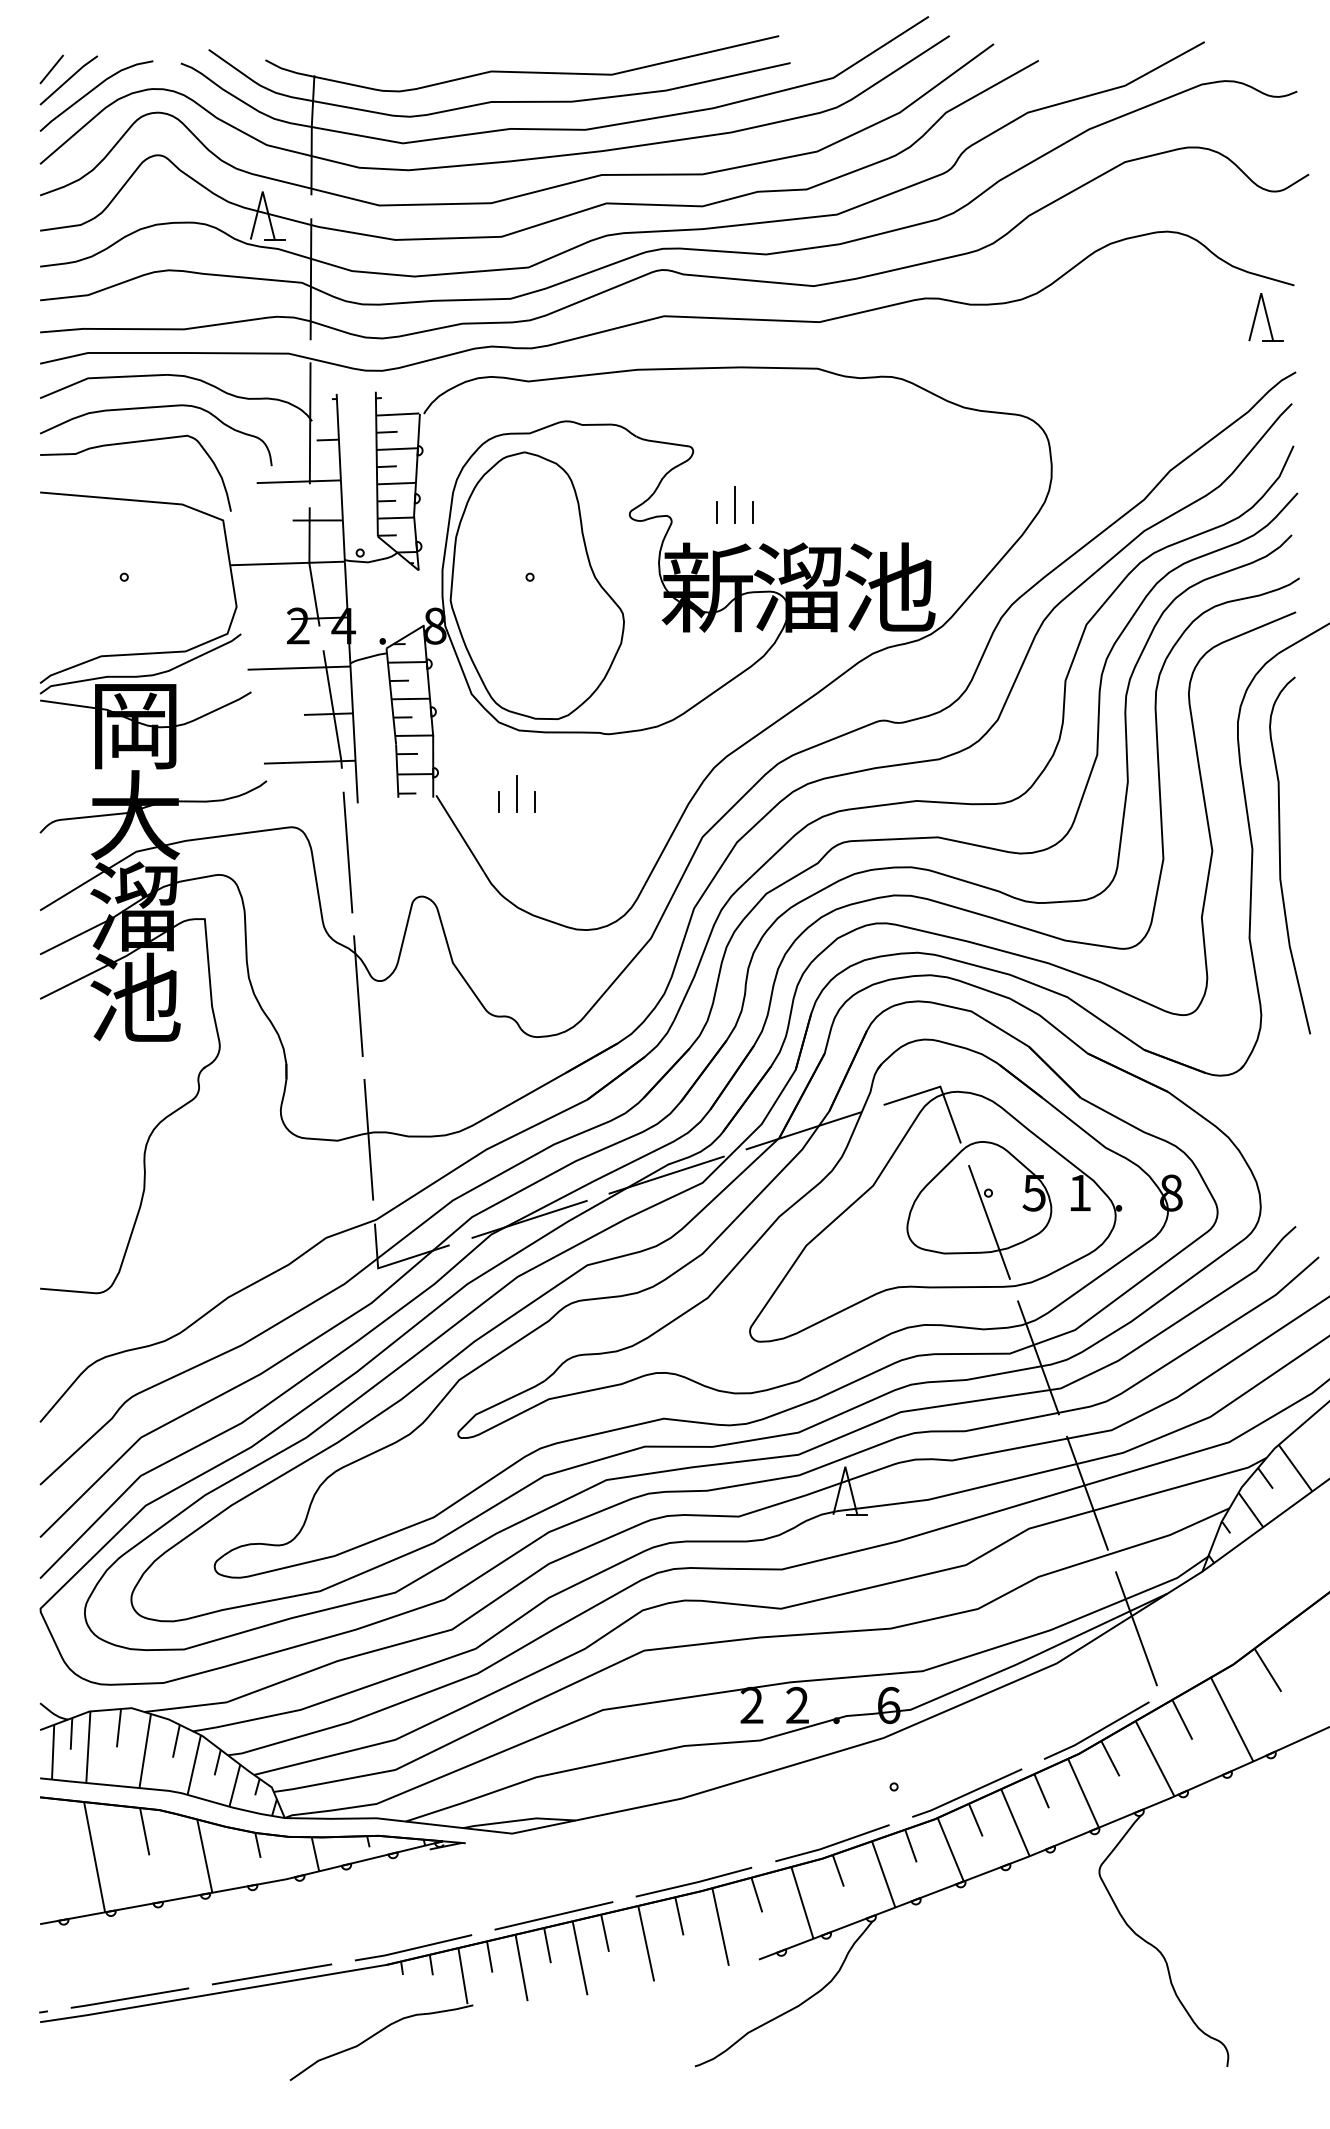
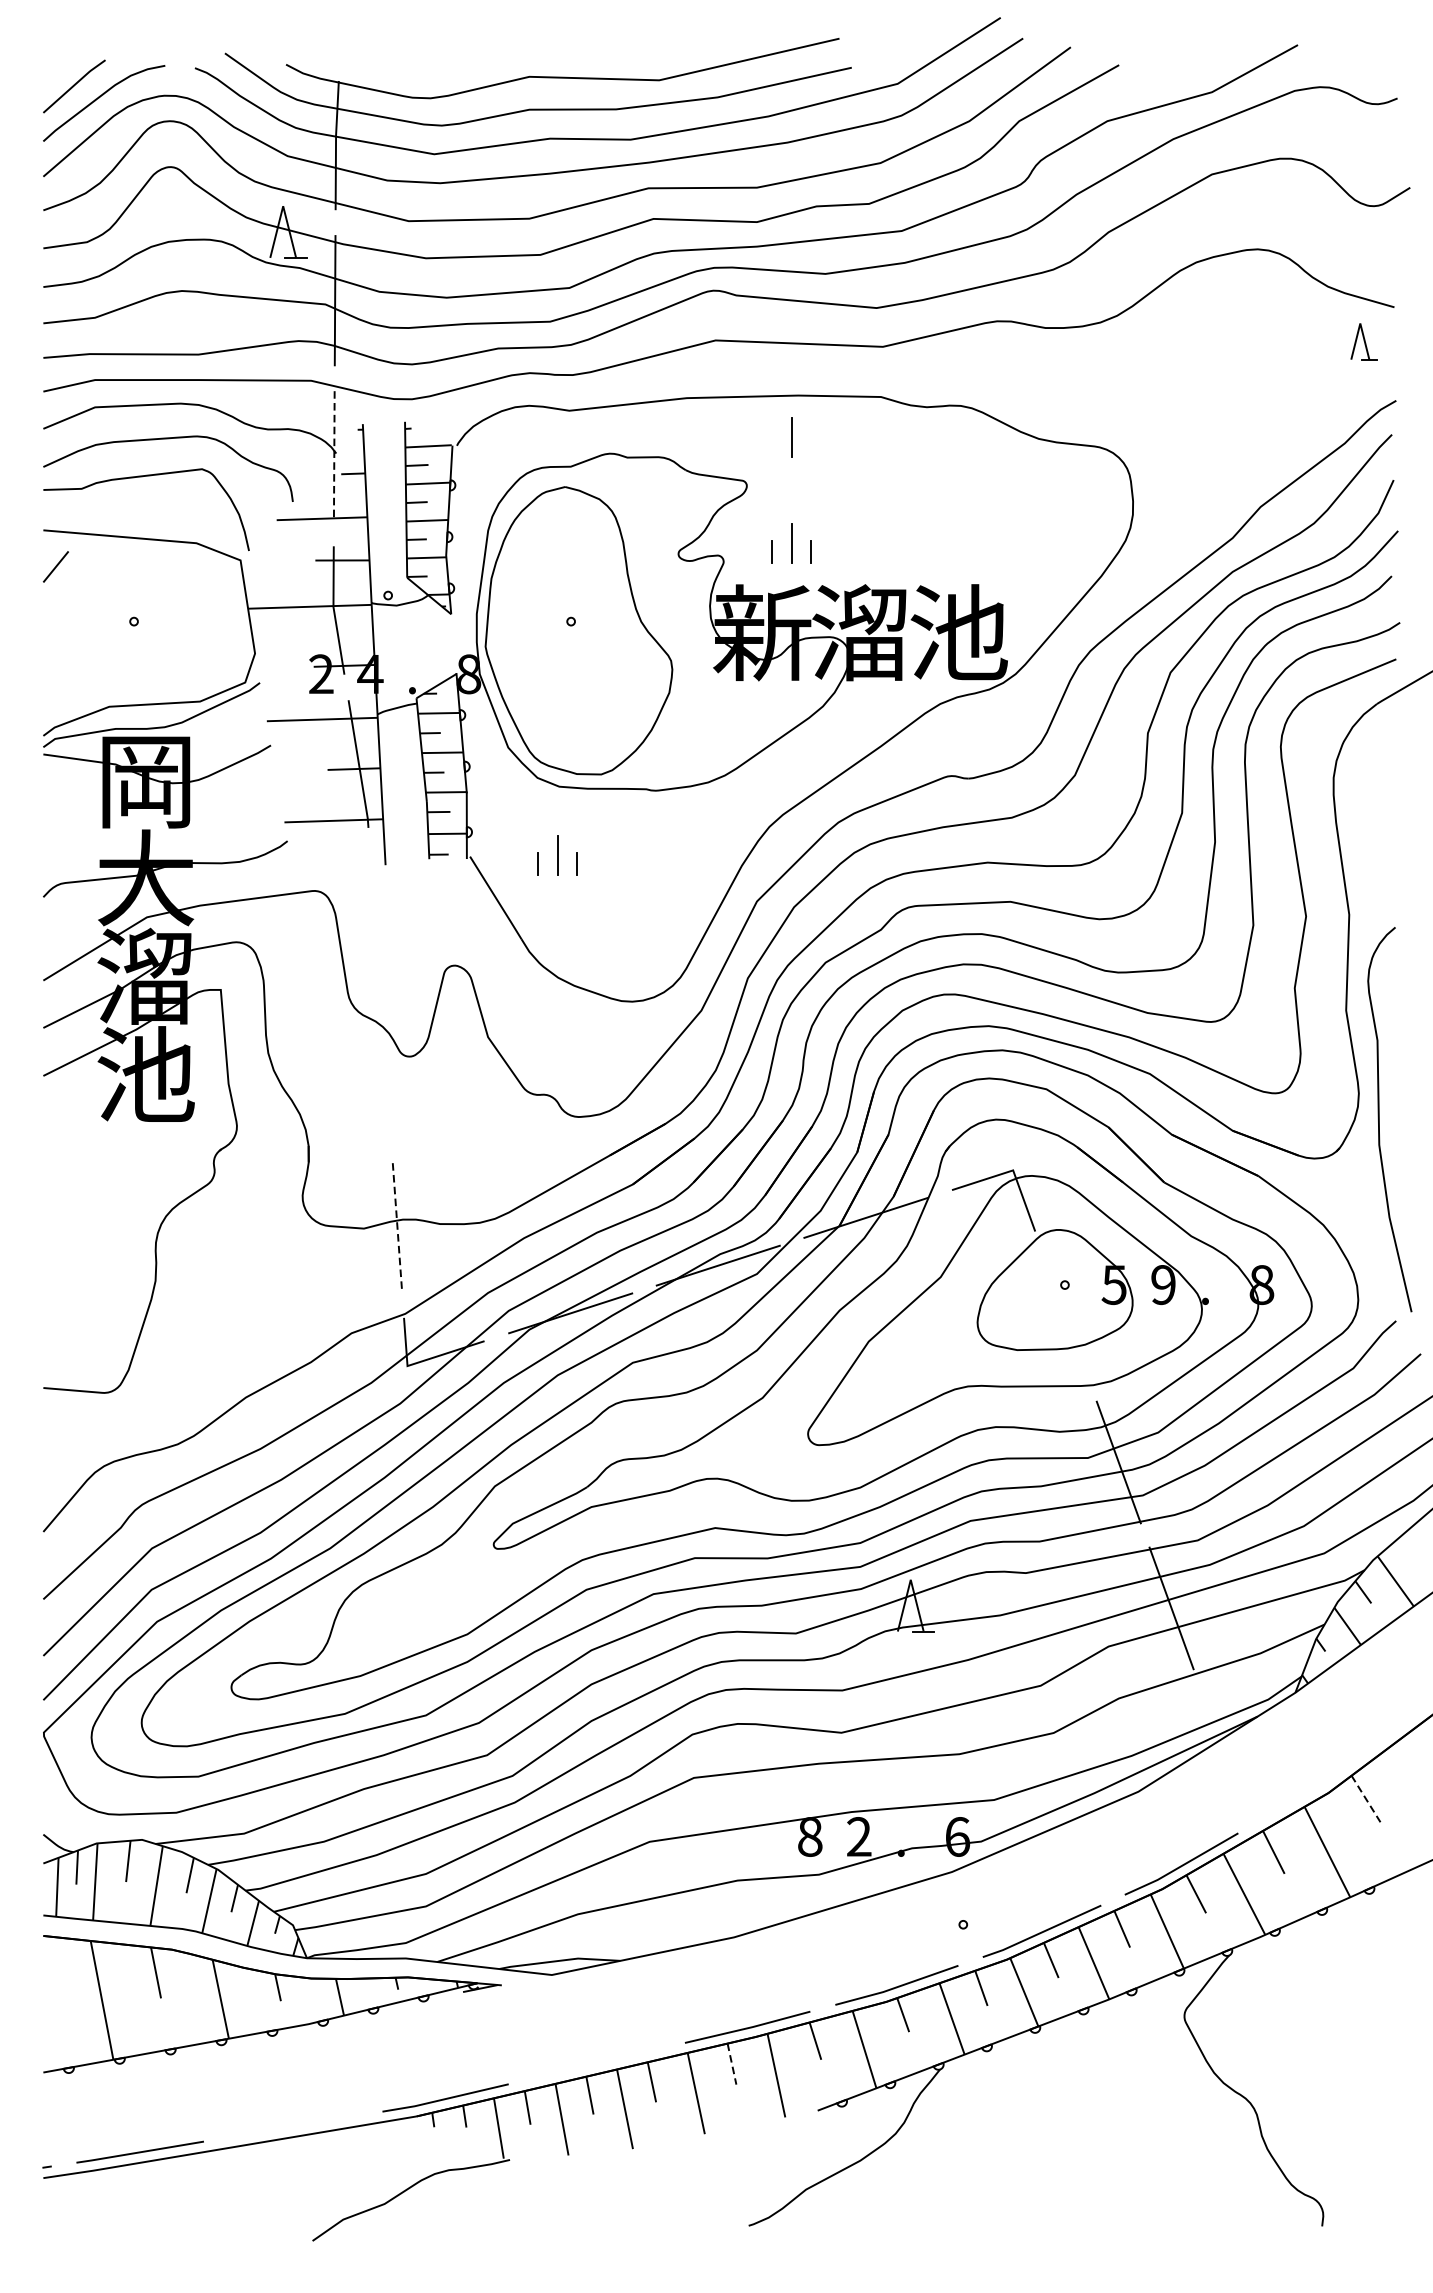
line: (51, 69) -> (55, 566), moved
part: (1265, 317) -> (1363, 341), size x0.7
line: (734, 406) -> (791, 437), added
line: (310, 423) -> (334, 456), solid -> dashed
line: (347, 852) -> (374, 918), removed
curve: (1280, 855) -> (1379, 1119), moved
line: (358, 996) -> (386, 1073), removed
line: (368, 1140) -> (397, 1228), solid -> dashed
text: (1079, 1192) -> (1162, 1284), 1 -> 9
line: (989, 1222) -> (1066, 1316), removed
line: (1136, 1628) -> (1224, 1754), removed
line: (1268, 1670) -> (1366, 1799), solid -> dashed
text: (751, 1705) -> (809, 1836), 2 -> 8
line: (553, 1915) -> (596, 2063), removed
line: (679, 1916) -> (732, 2064), solid -> dashed
line: (271, 1974) -> (292, 2126), removed

